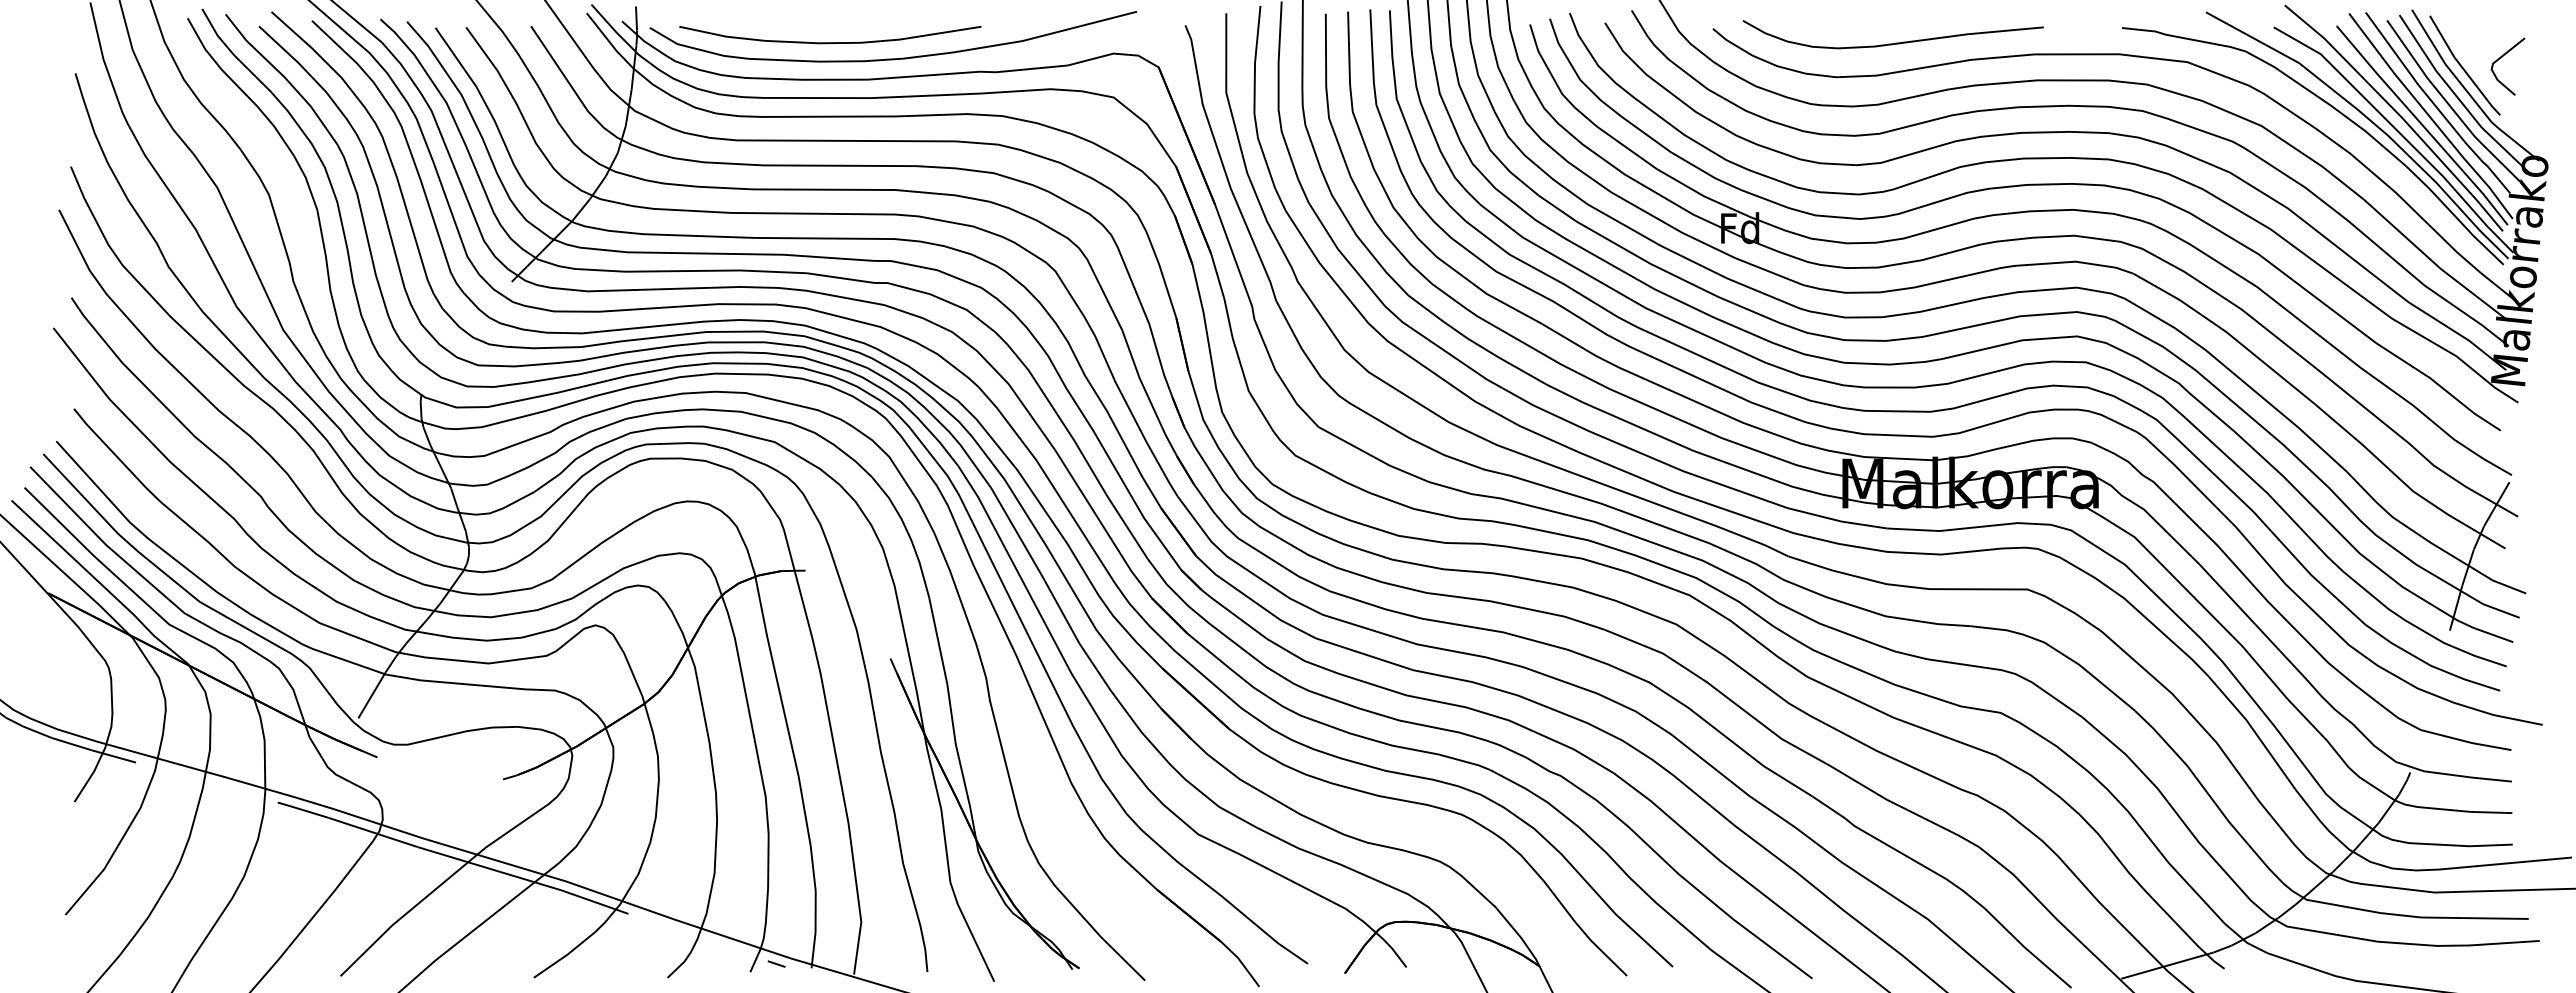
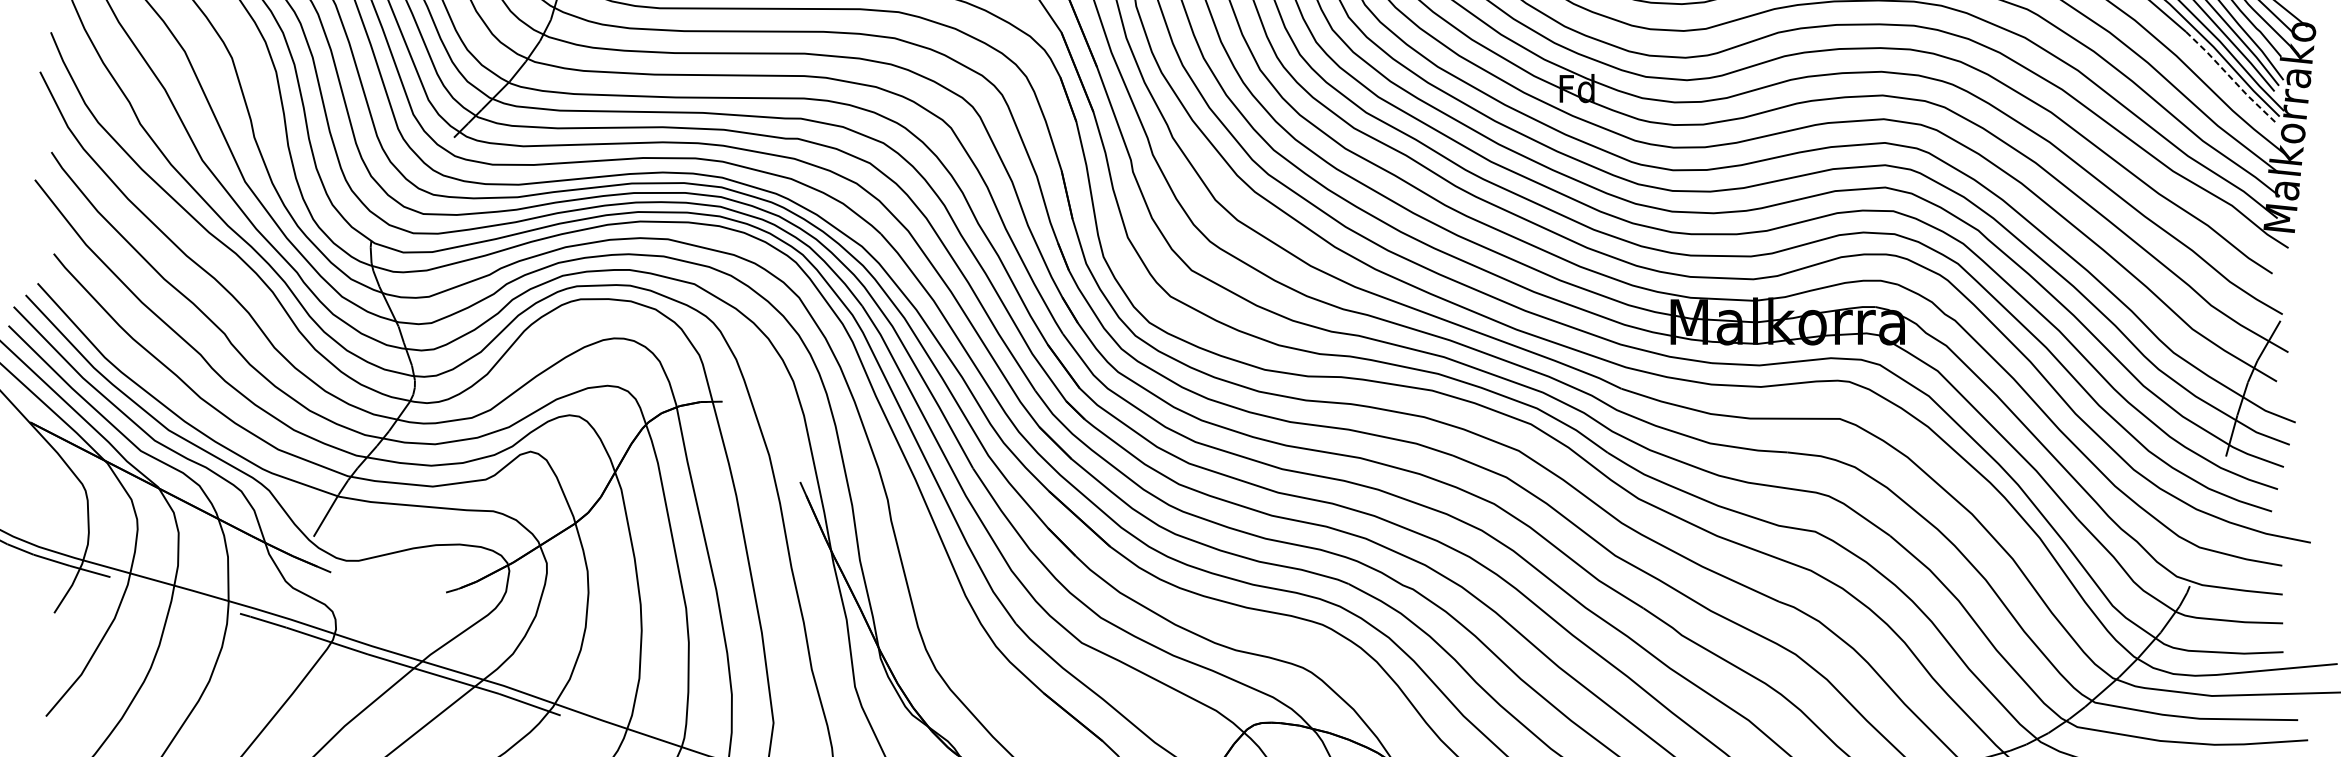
line: (2454, 215) -> (2230, 76), solid -> dashed

